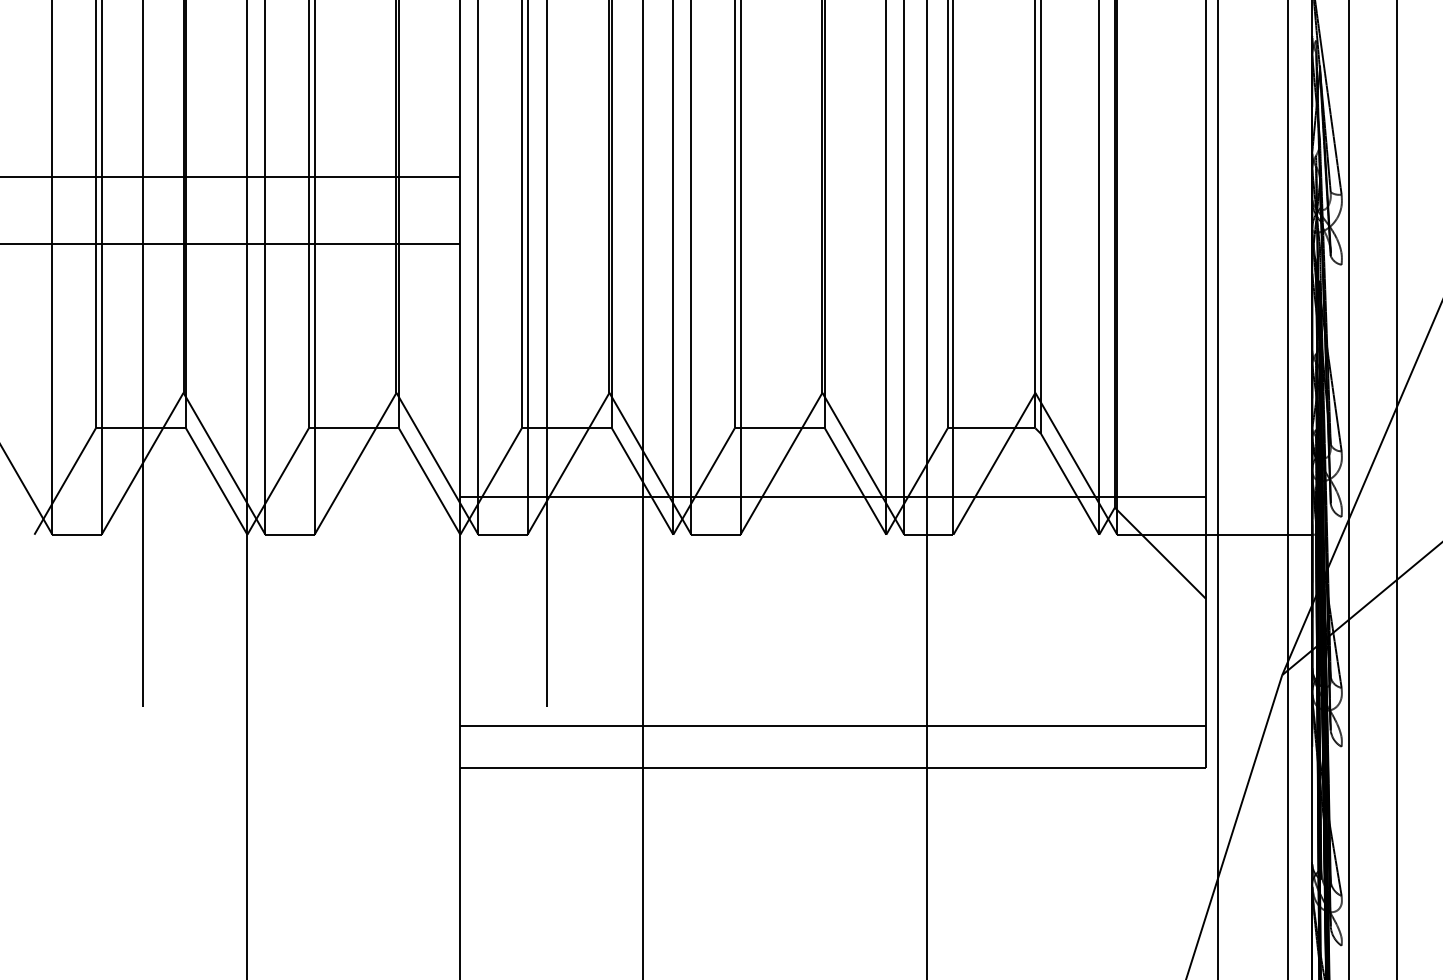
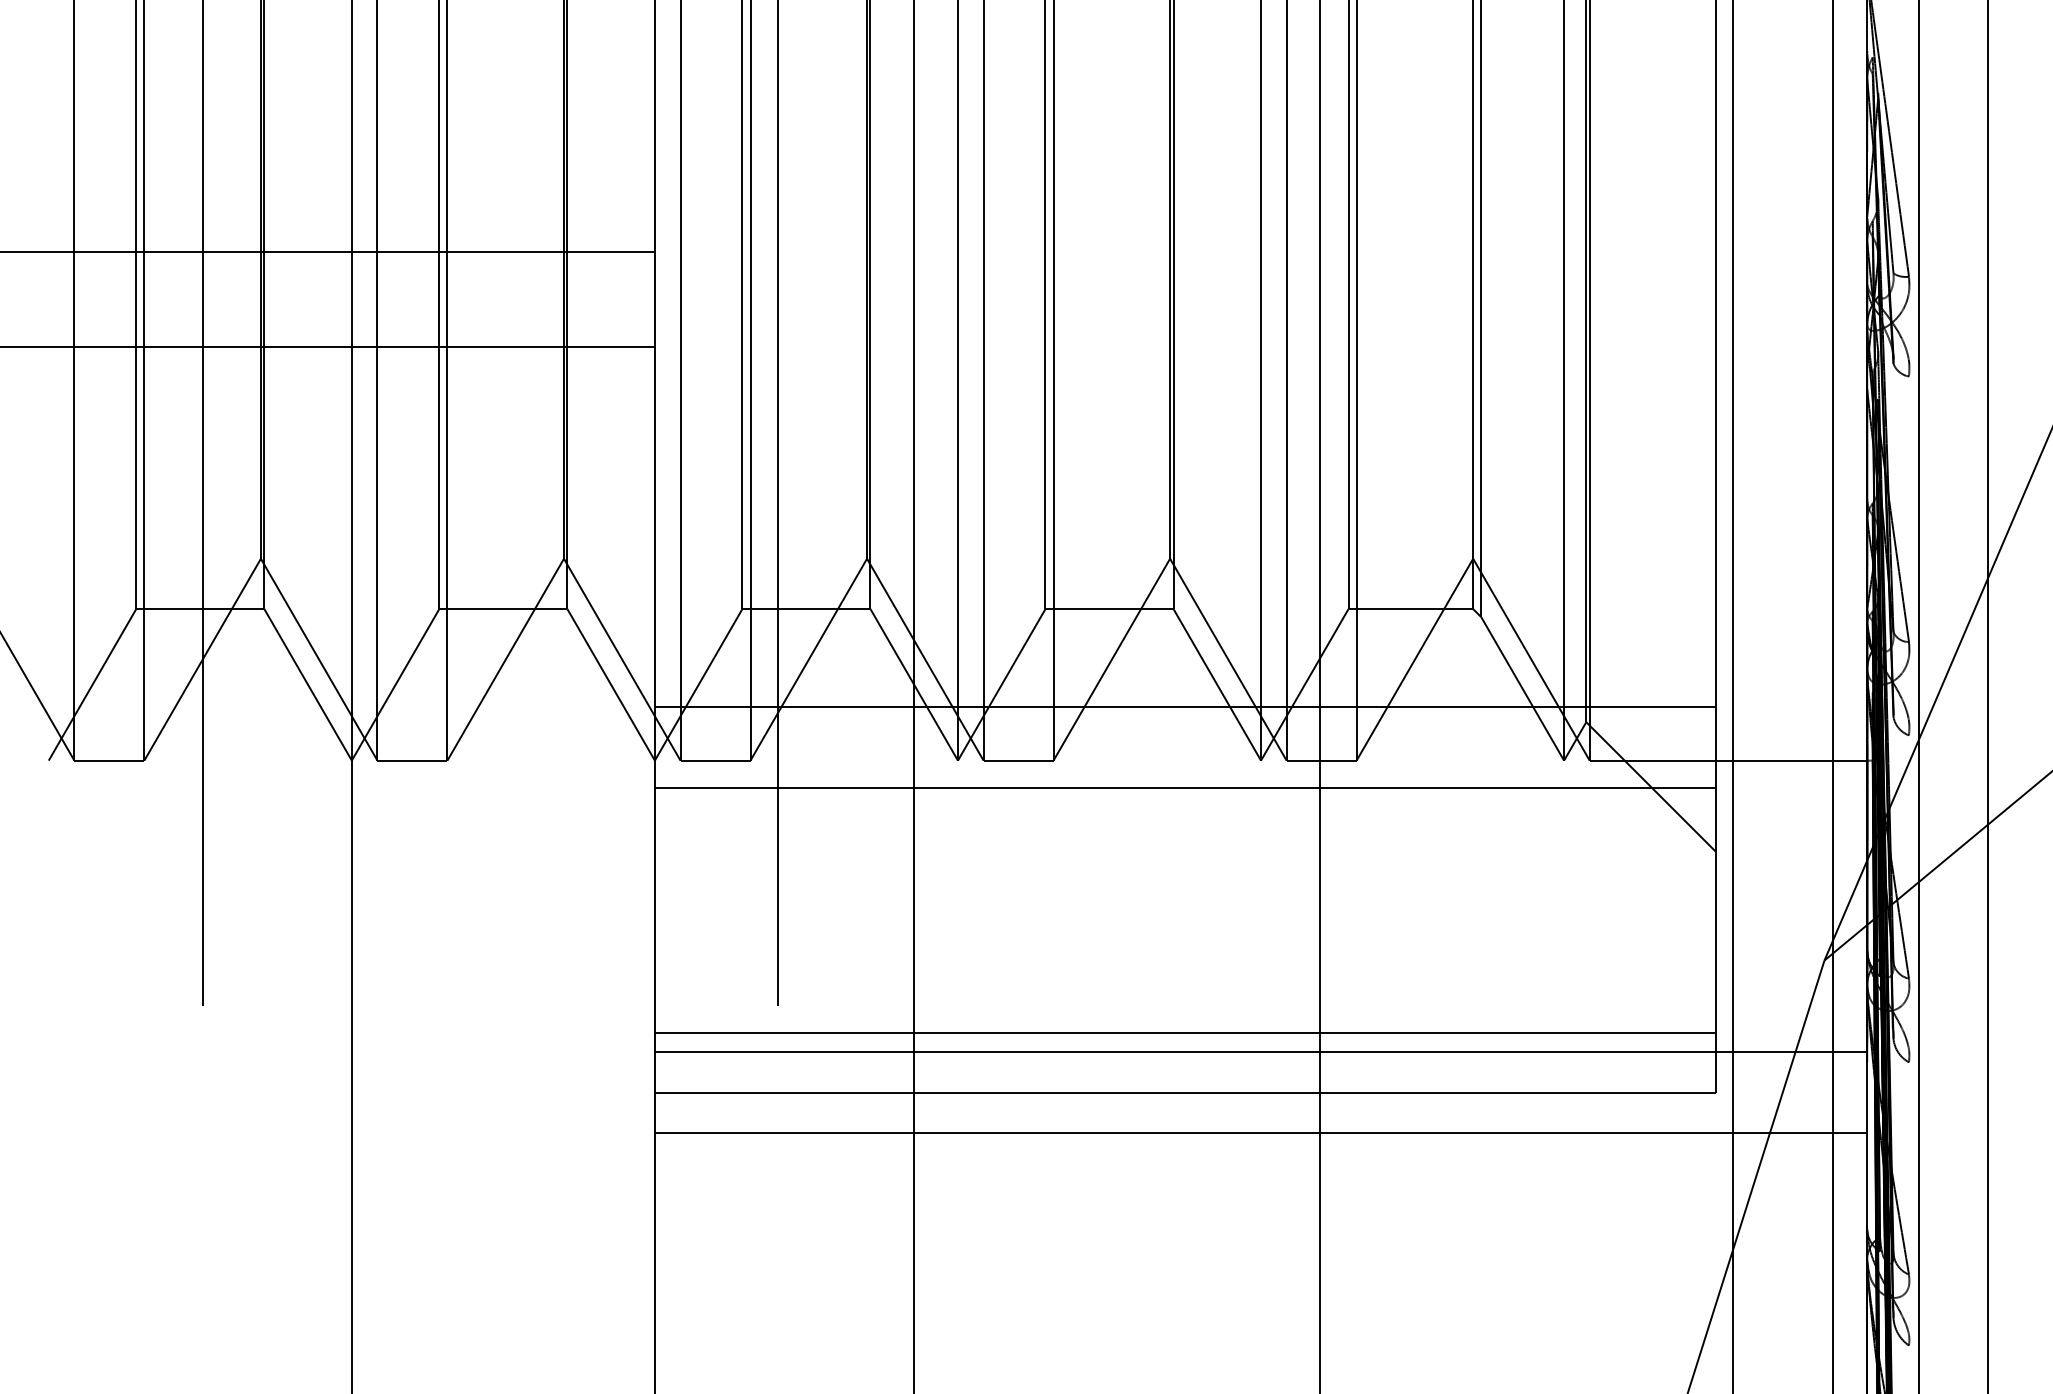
line: (832, 553) -> (1184, 787), added
line: (885, 739) -> (1260, 1052), added
line: (885, 796) -> (1260, 1133), added

